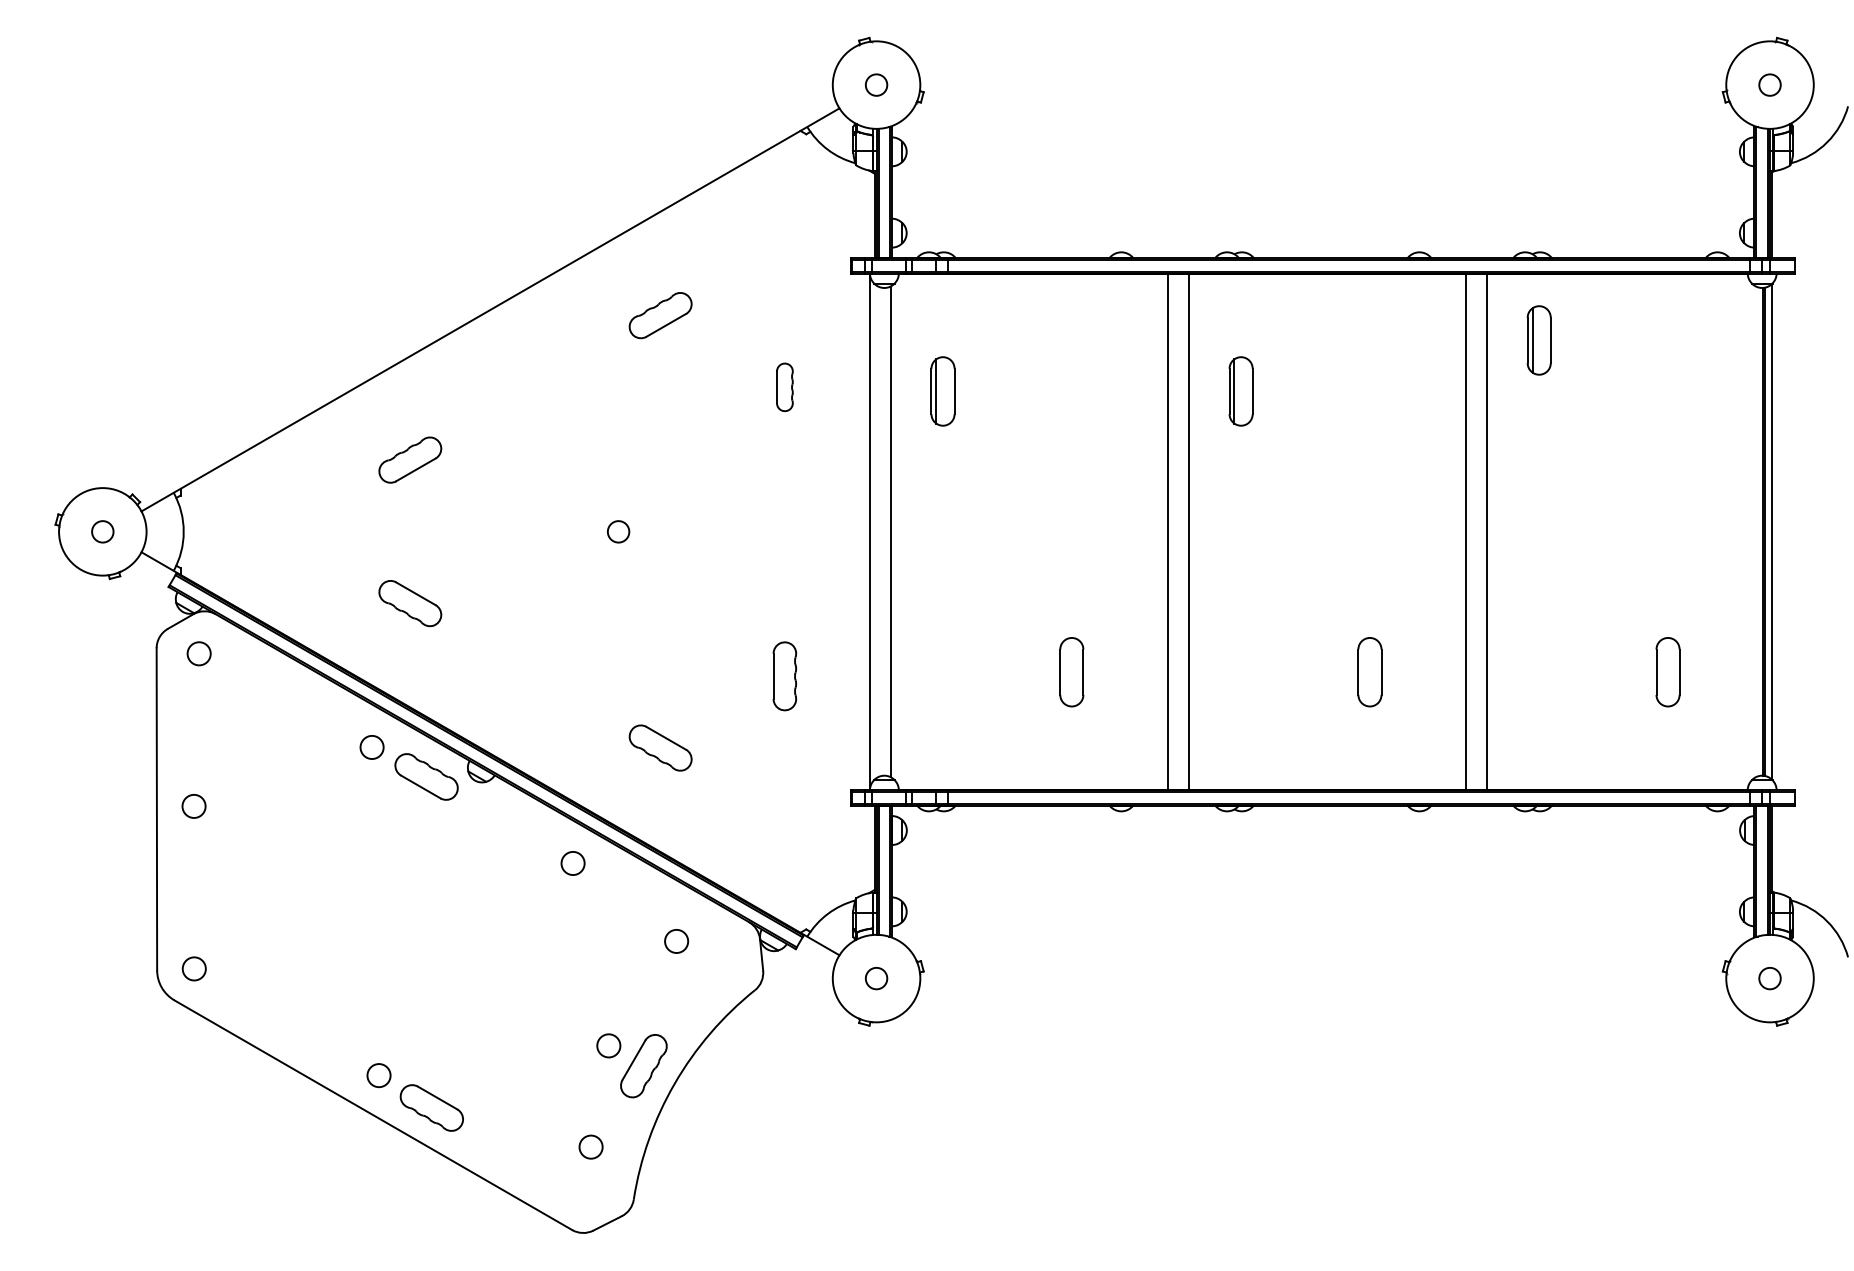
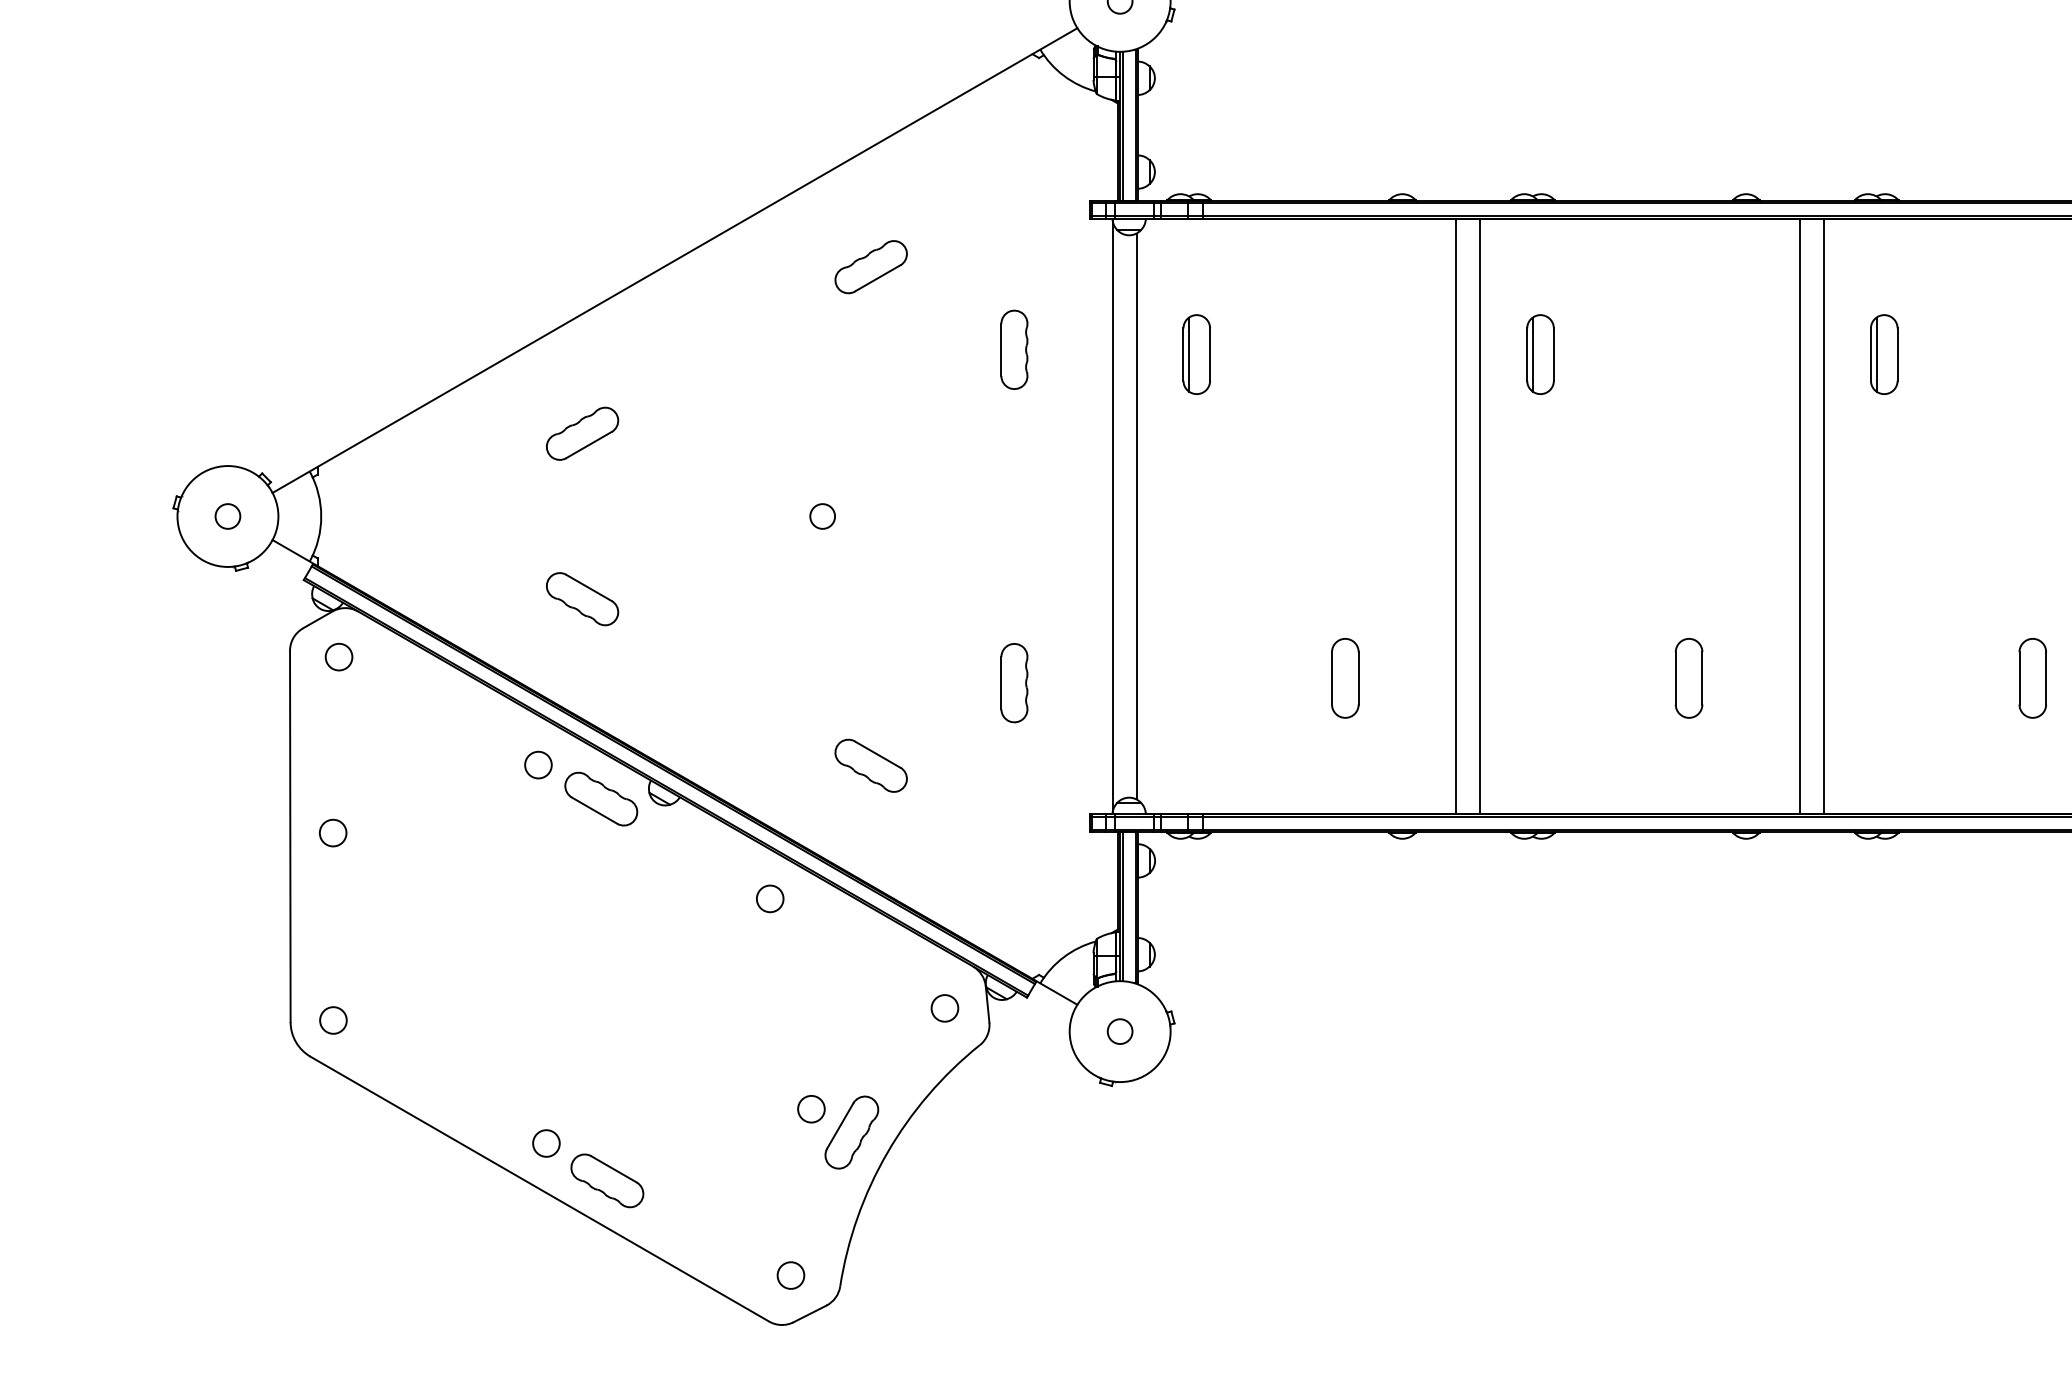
part: (1538, 340) -> (1883, 354), moved
part: (784, 387) -> (1013, 350), size x1.43
circle: (676, 941) -> (944, 1008), moved
circle: (590, 1146) -> (790, 1274), moved

